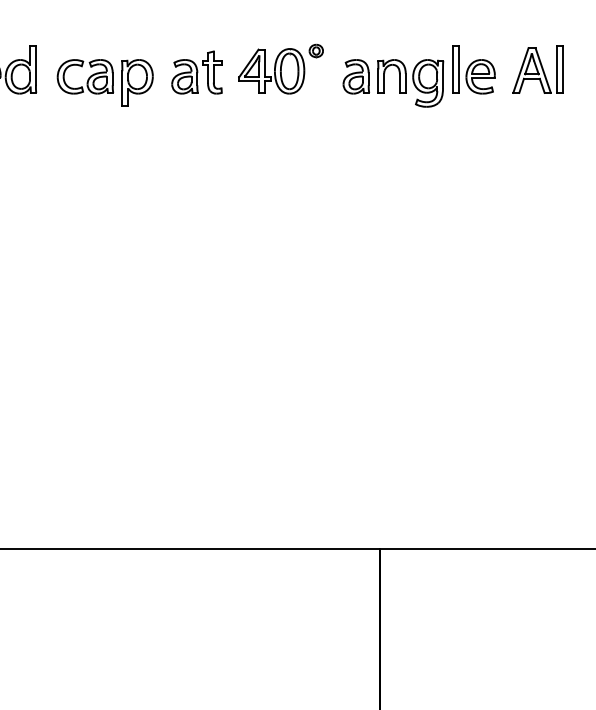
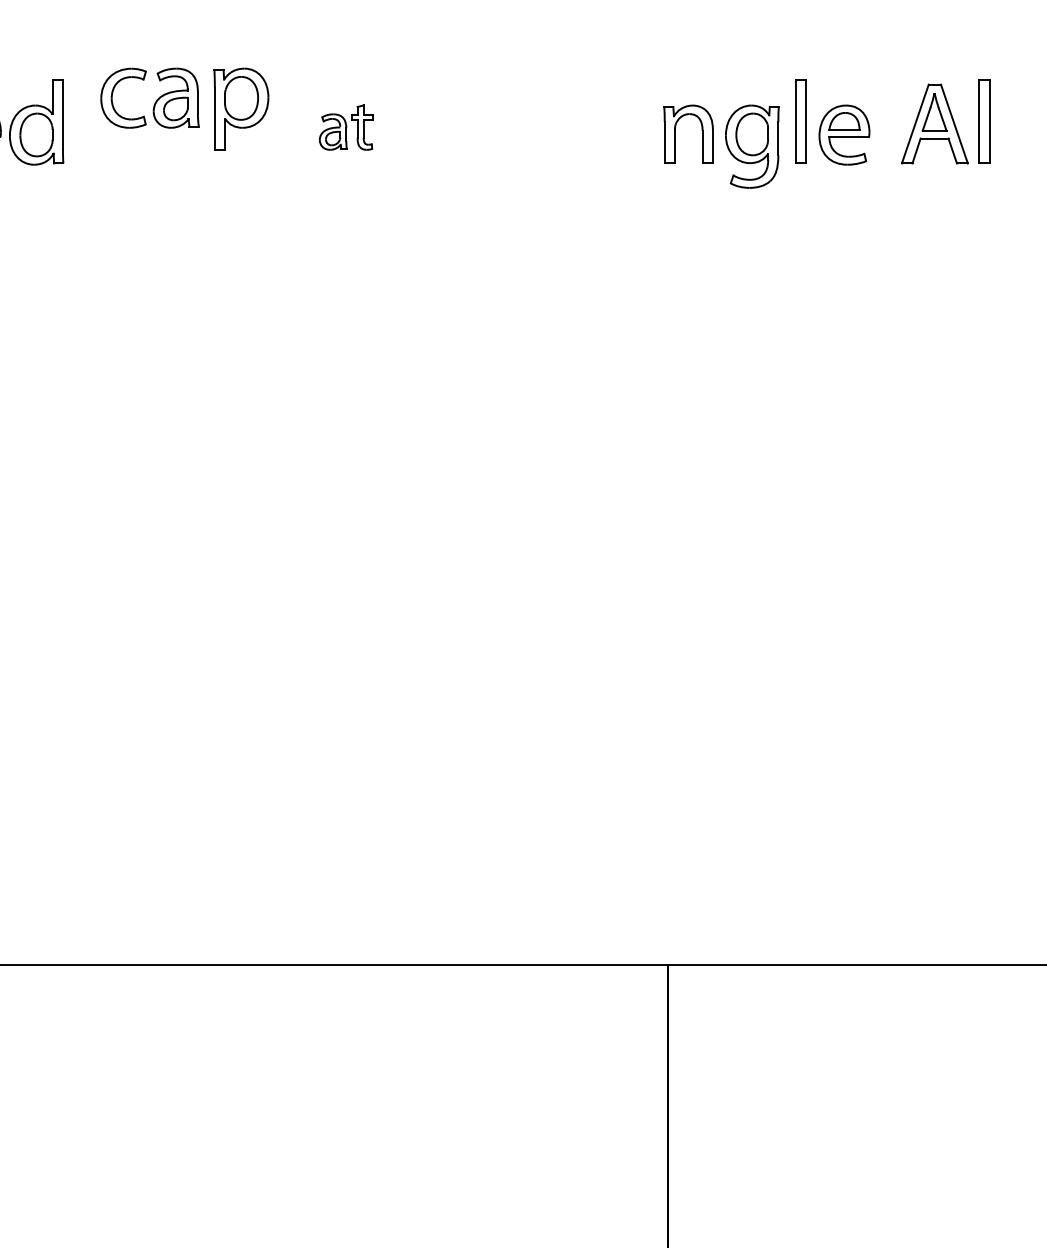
part: (280, 68) -> (492, 120), removed
part: (196, 72) -> (345, 127), size x0.6
part: (355, 76) -> (624, 134), removed
part: (104, 82) -> (183, 108), moved

